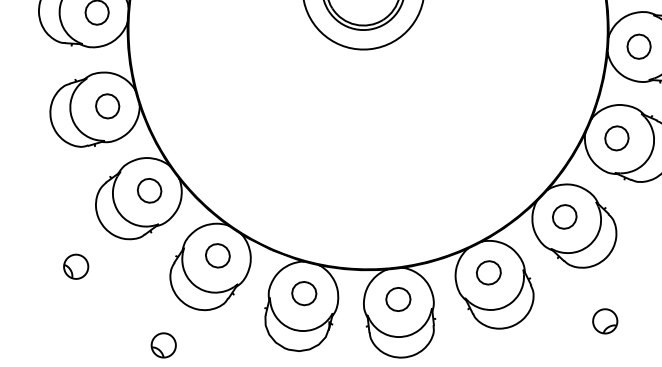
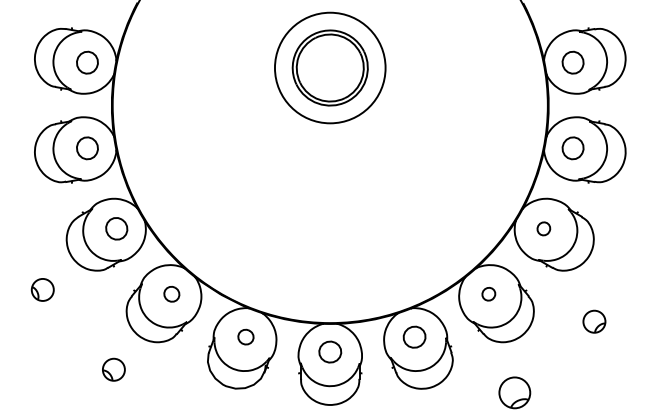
part: (616, 138) -> (543, 228), size x0.6
part: (564, 215) -> (488, 293), size x0.6
part: (217, 254) -> (171, 293), size x0.7
part: (303, 292) -> (245, 336), size x0.7
part: (604, 321) -> (514, 392), size x1.4

